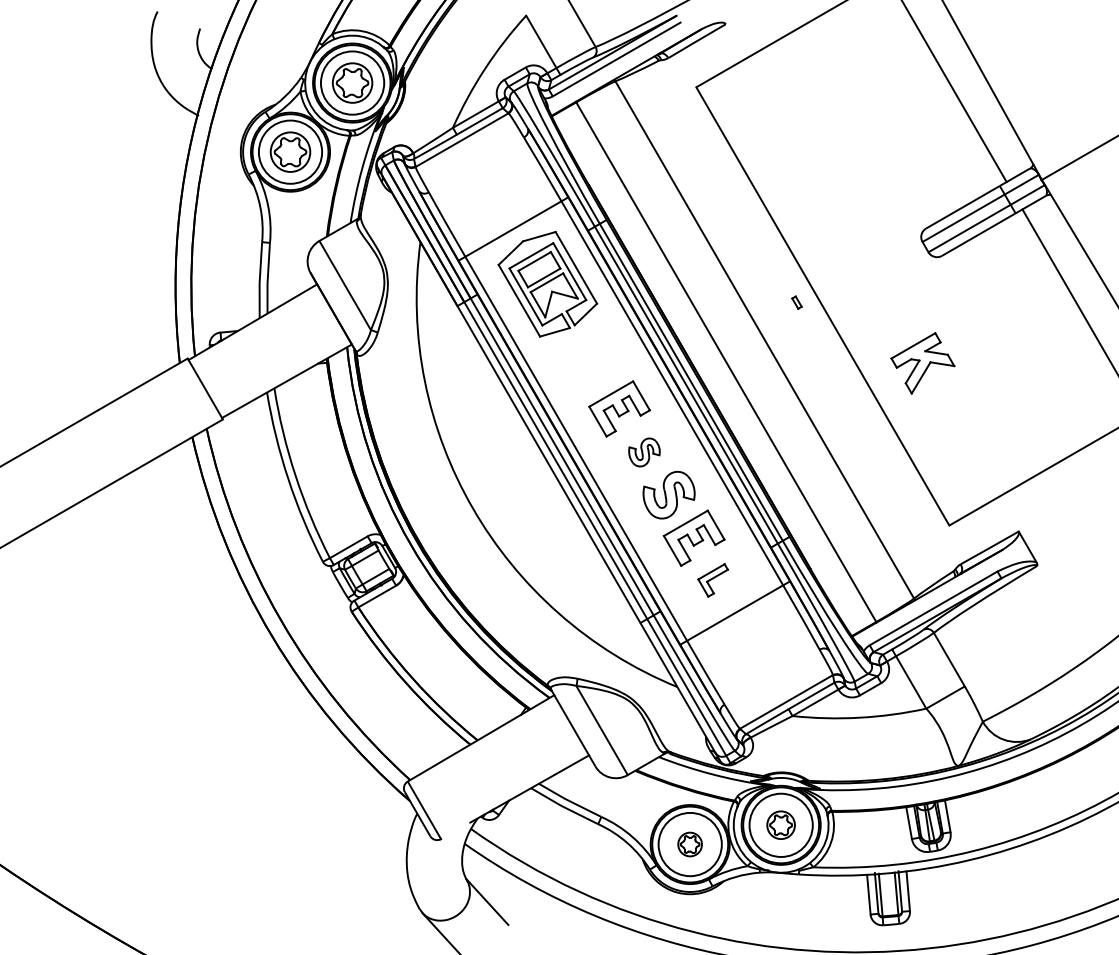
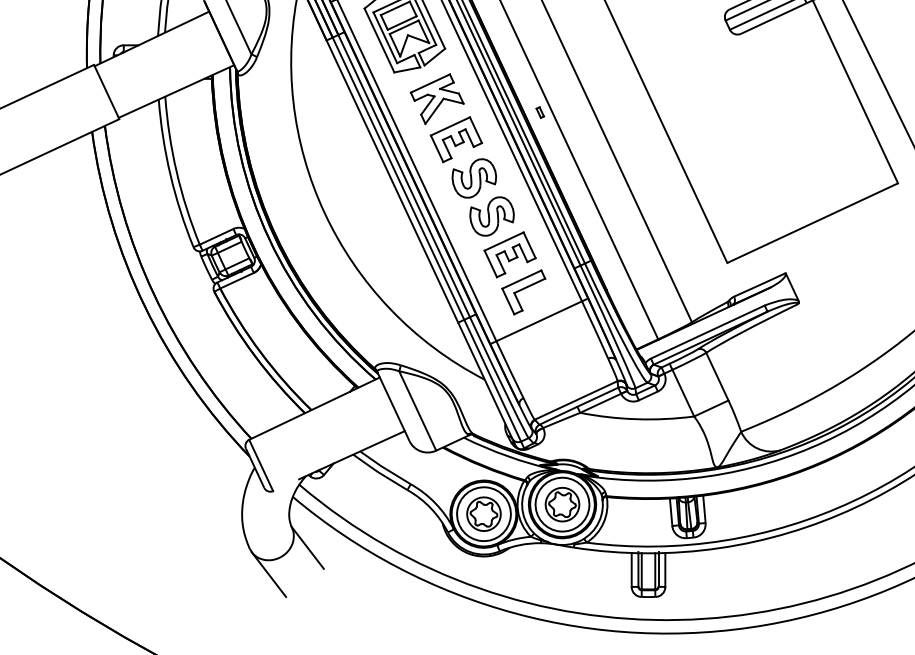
part: (796, 302) -> (539, 112), moved
part: (922, 363) -> (436, 99), moved
part: (644, 452) -> (474, 178), size x1.67
part: (712, 580) -> (522, 291), size x1.67
part: (780, 824) -> (562, 503), size x1.43
part: (689, 844) -> (483, 514), size x1.67

